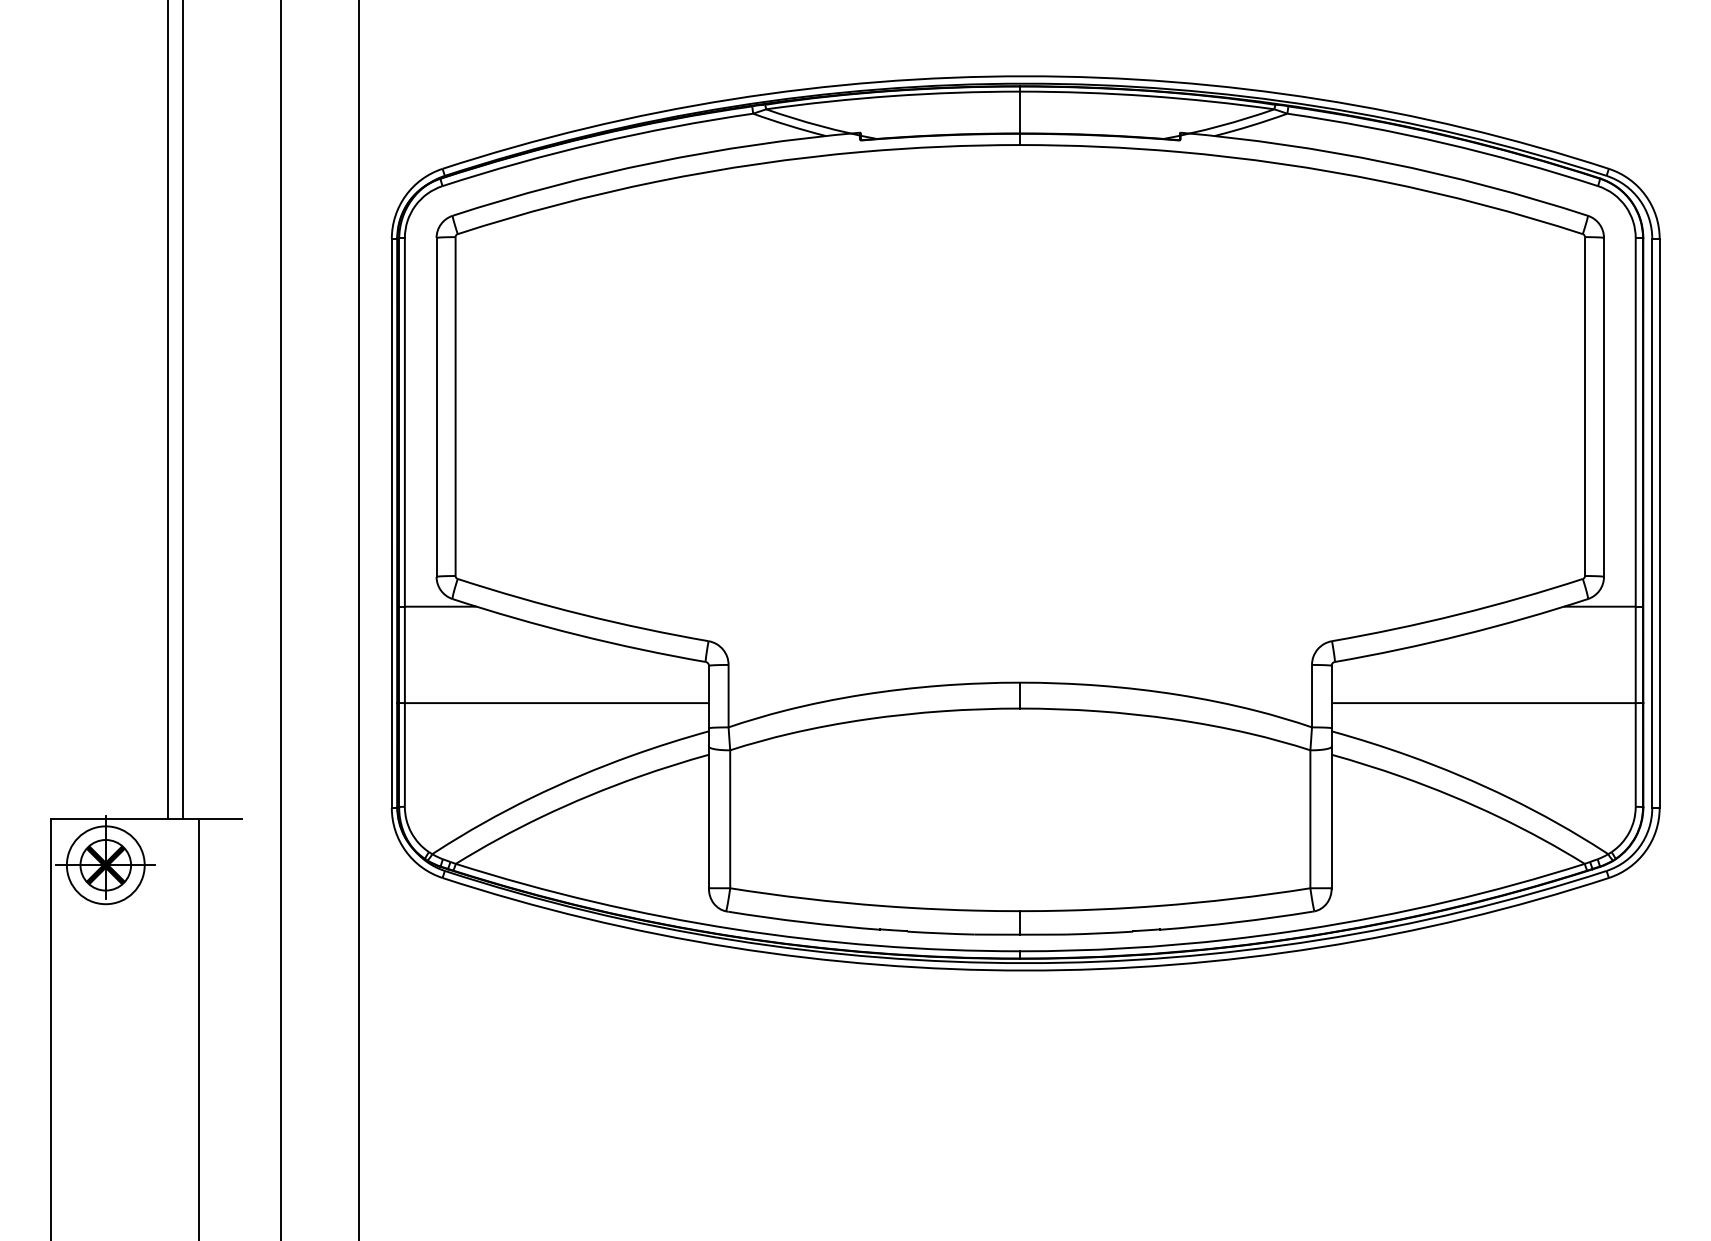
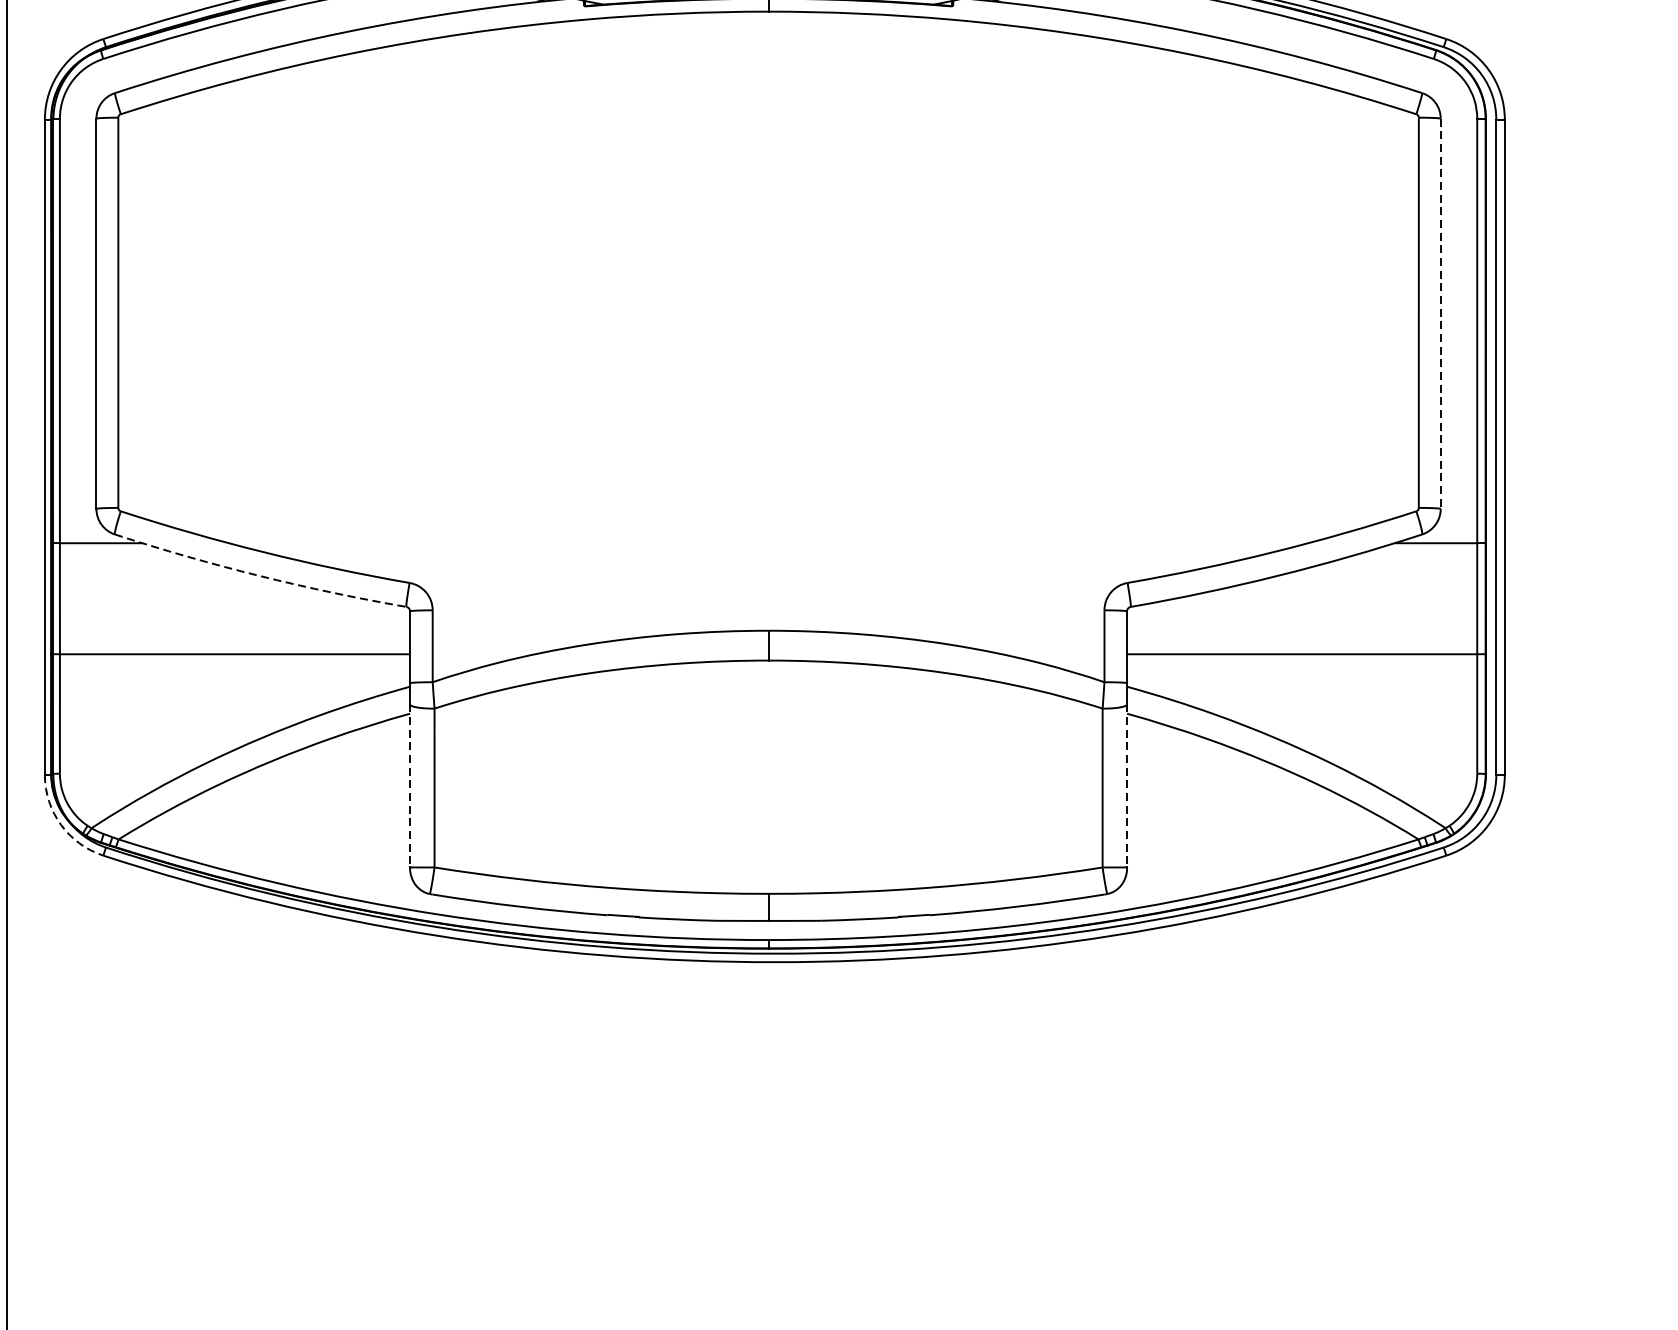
line: (1604, 407) -> (1441, 313), solid -> dashed
arc: (578, 635) -> (259, 576), solid -> dashed
line: (708, 817) -> (409, 785), solid -> dashed
line: (1331, 817) -> (1126, 785), solid -> dashed
arc: (405, 851) -> (60, 825), solid -> dashed

